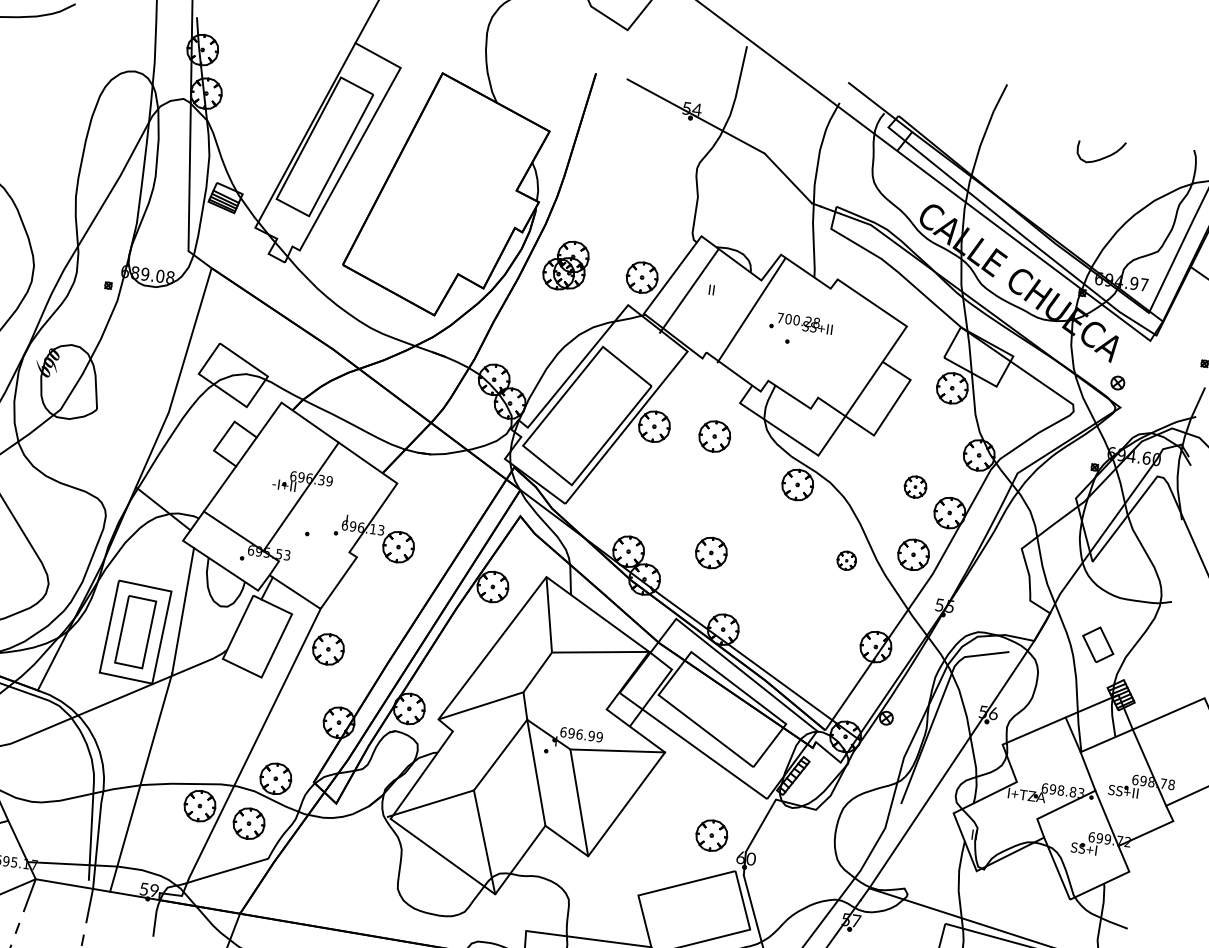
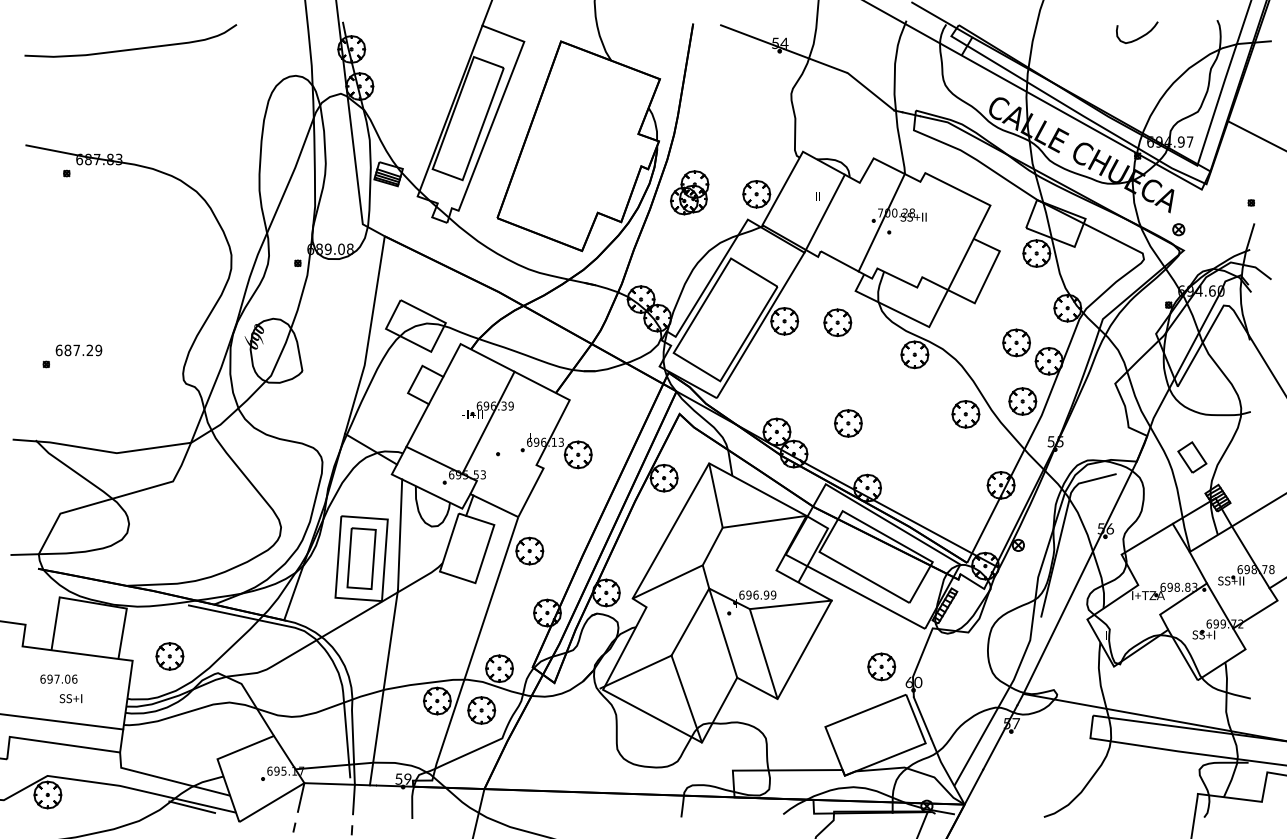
line: (688, 291) -> (824, 213), moved
line: (751, 310) -> (881, 222), moved
part: (915, 486) -> (1016, 342), size x1.43
part: (846, 560) -> (965, 414), size x1.67

